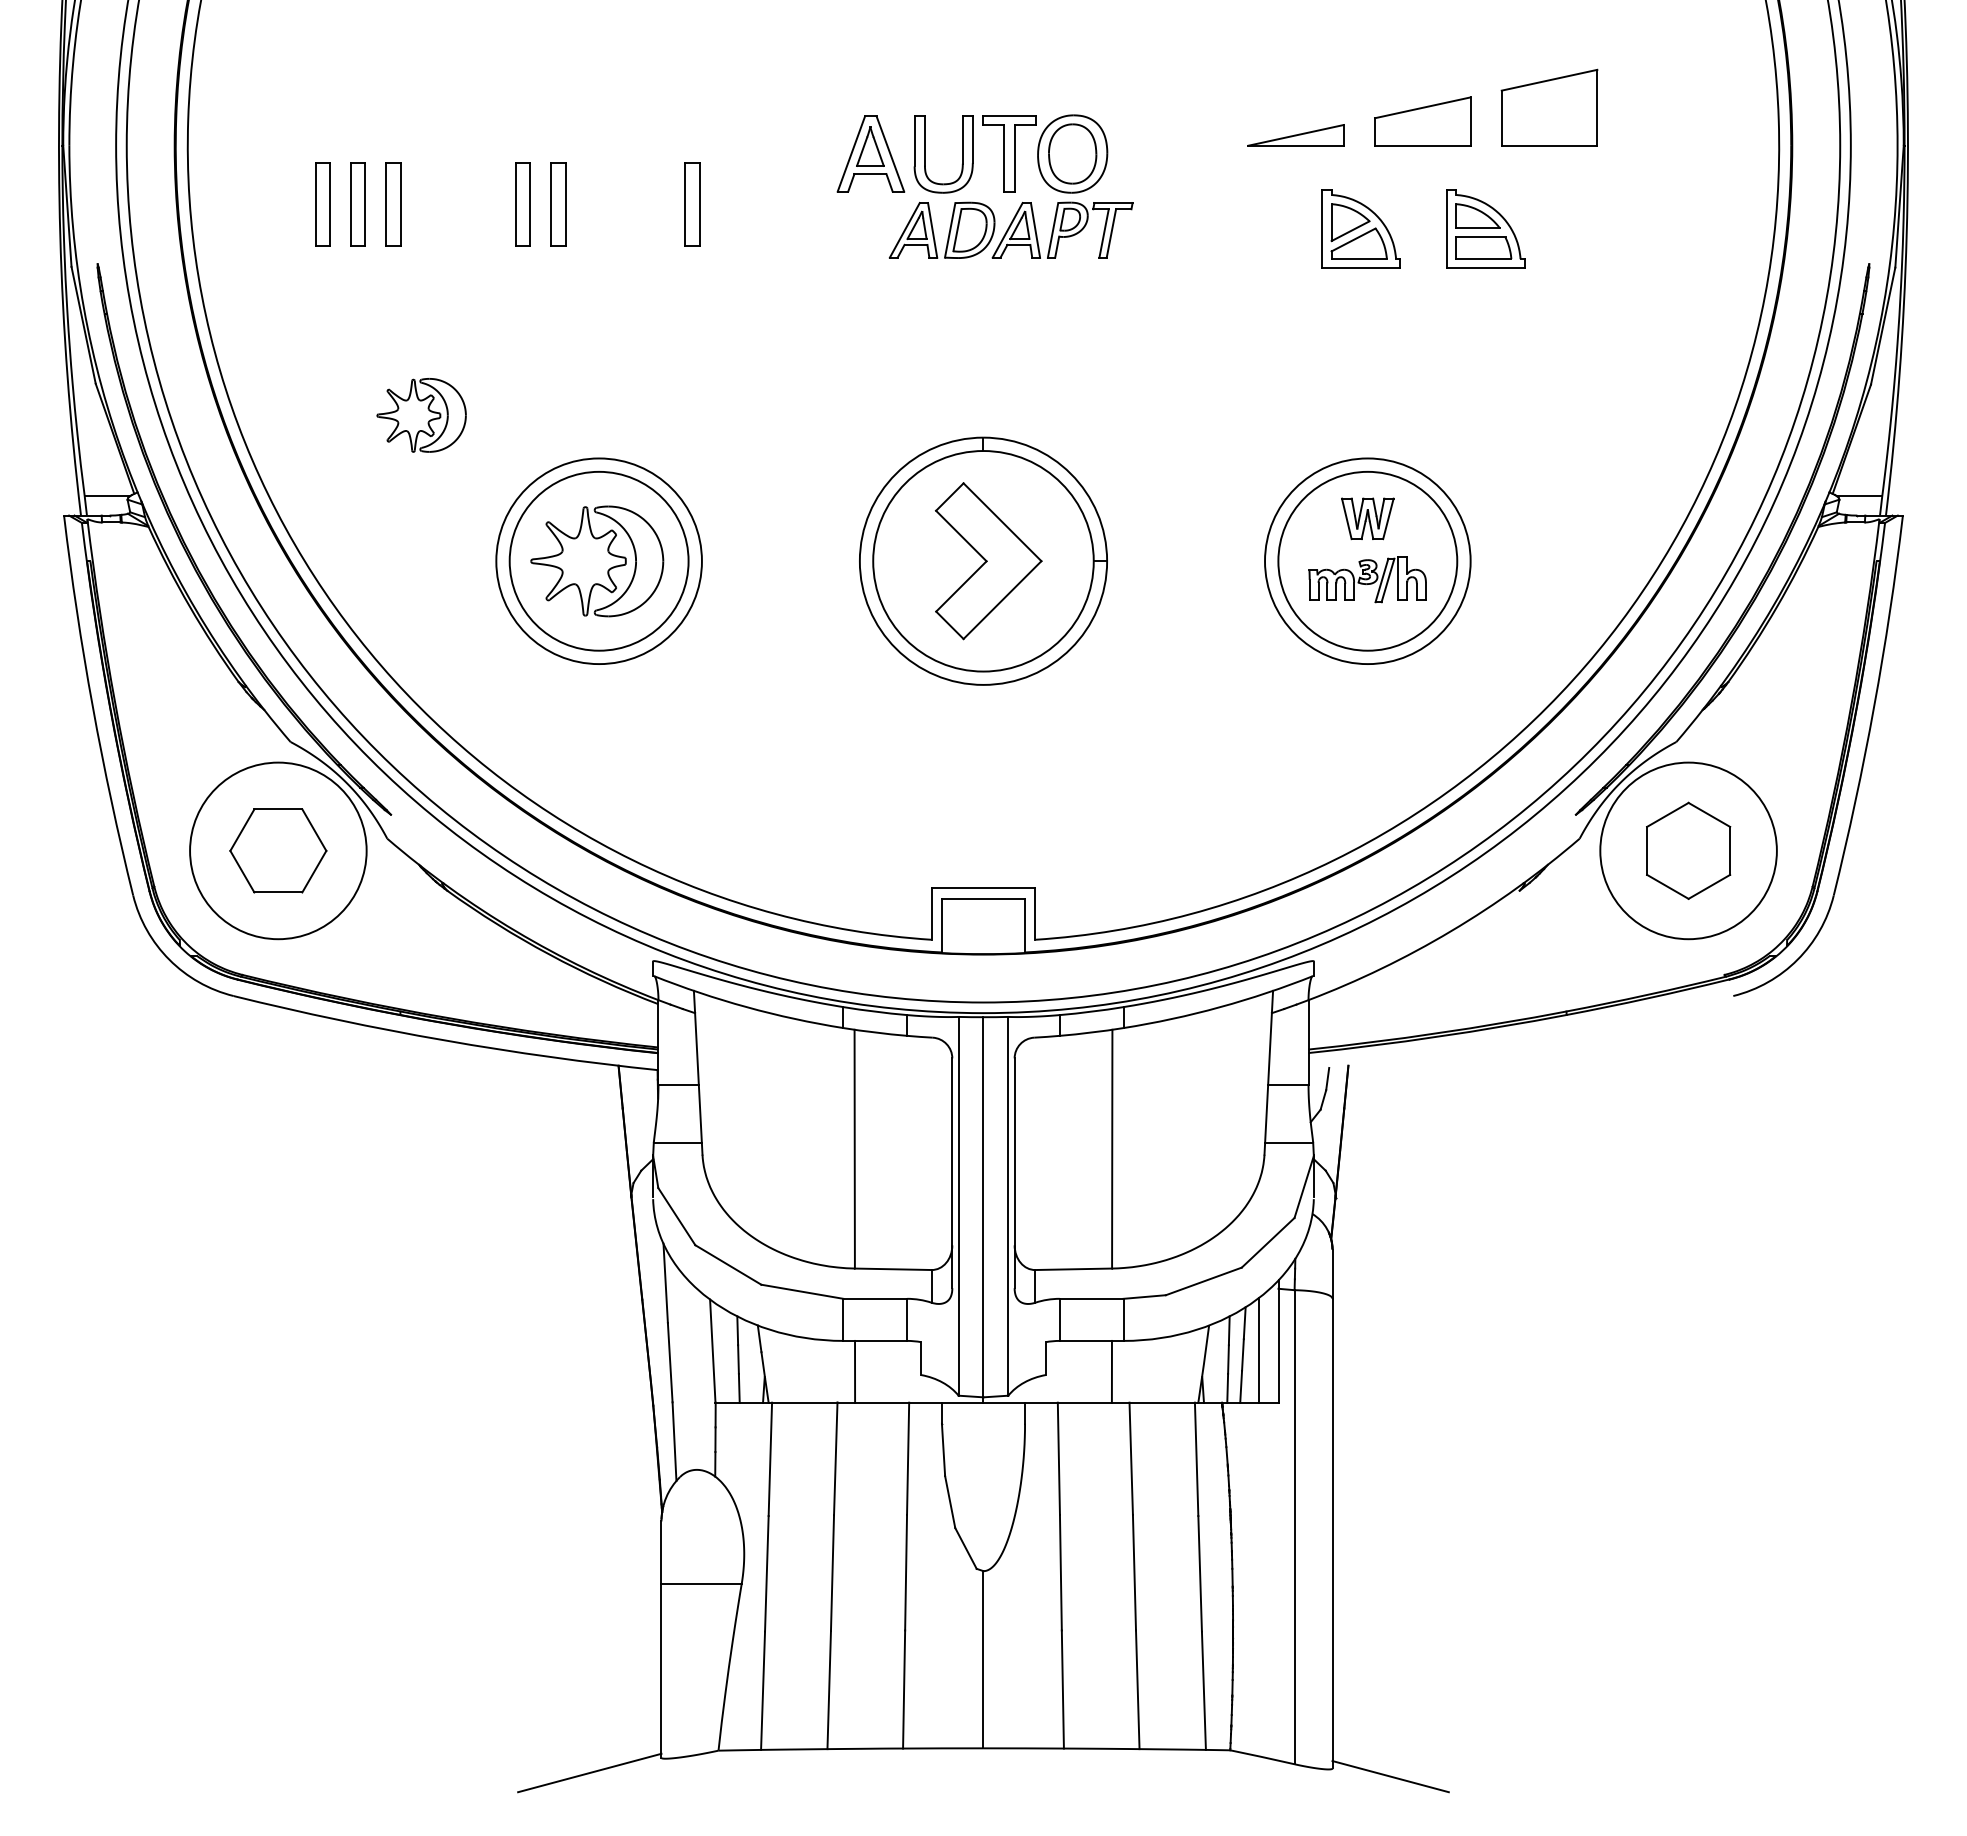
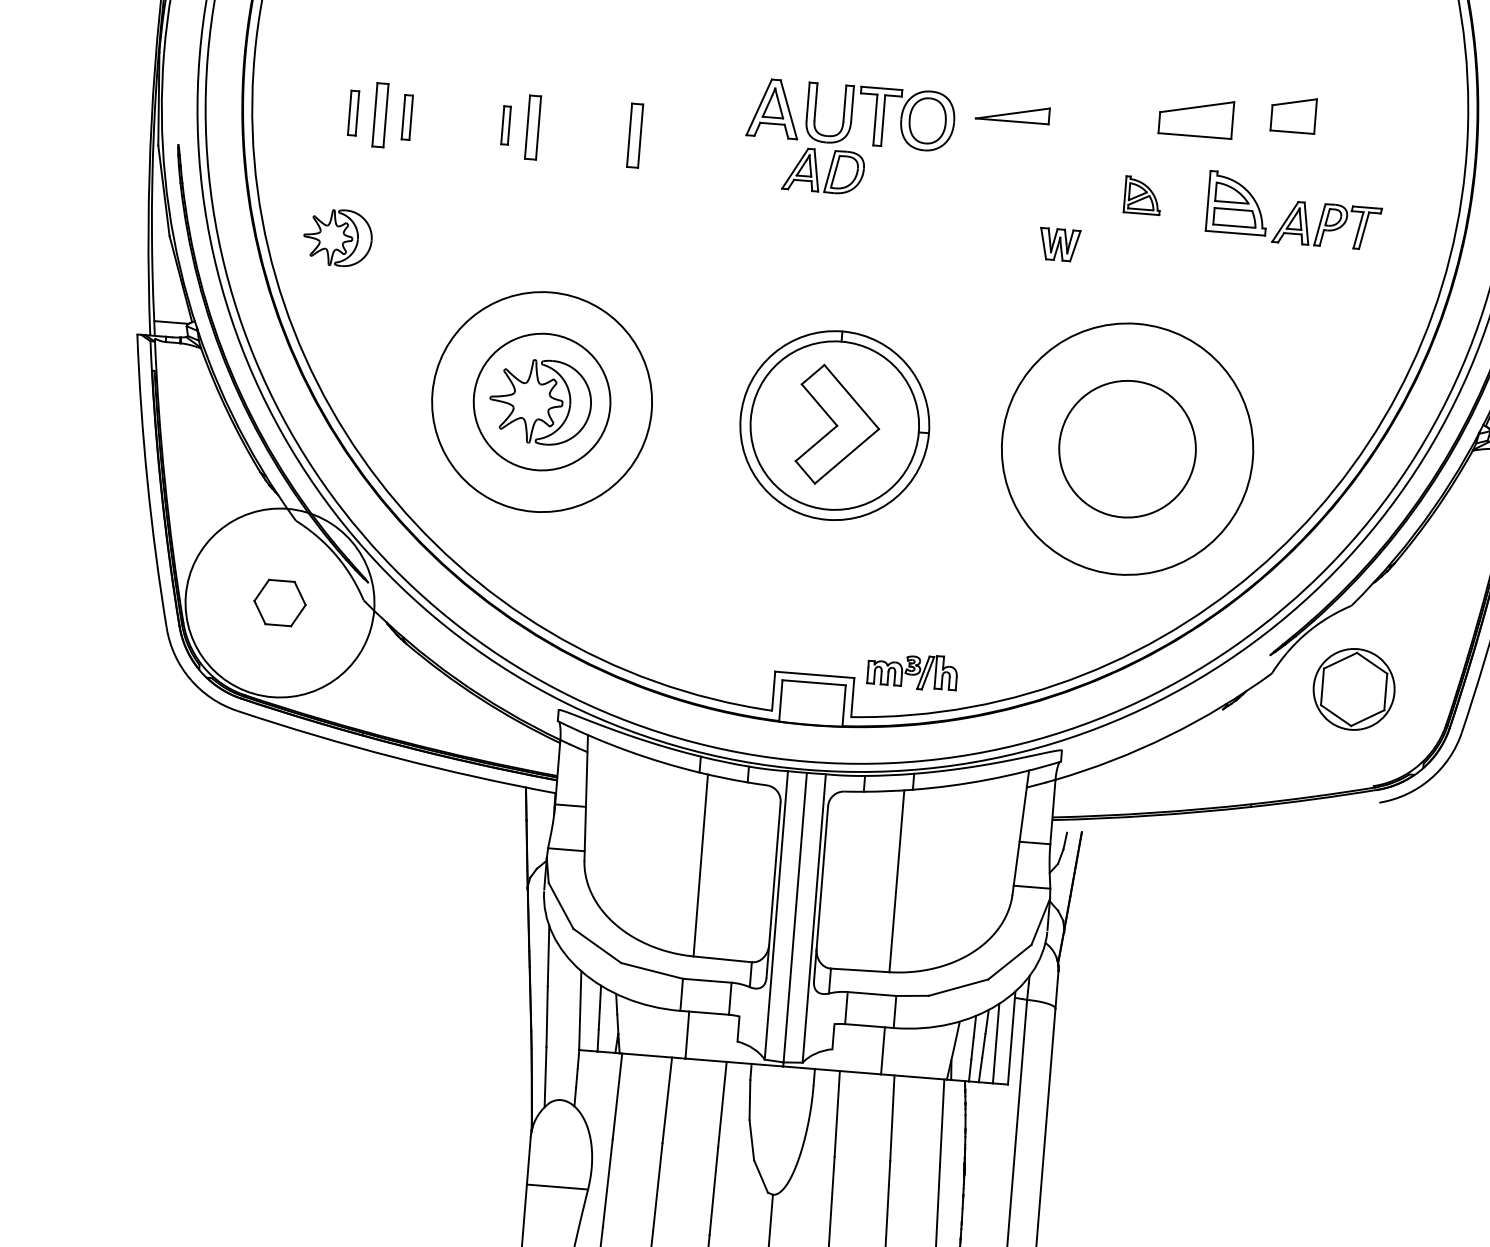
part: (1549, 107) -> (1293, 114), size x0.6
part: (1295, 135) -> (1012, 113), moved
part: (322, 204) -> (353, 113), size x0.7
part: (393, 204) -> (407, 117), size x0.7
part: (522, 204) -> (505, 125), size x0.6
part: (1360, 228) -> (1142, 195), size x0.6
part: (1062, 229) -> (1327, 224), moved
part: (421, 415) -> (337, 237), moved
part: (1367, 518) -> (1059, 244), moved
circle: (598, 561) -> (541, 402), size x1.4
circle: (1367, 561) -> (1127, 449), size x1.6
part: (1367, 579) -> (912, 671), moved
circle: (278, 850) -> (280, 602), size x1.4
part: (278, 850) -> (280, 602), size x0.7
circle: (1688, 850) -> (1354, 689), size x0.6

